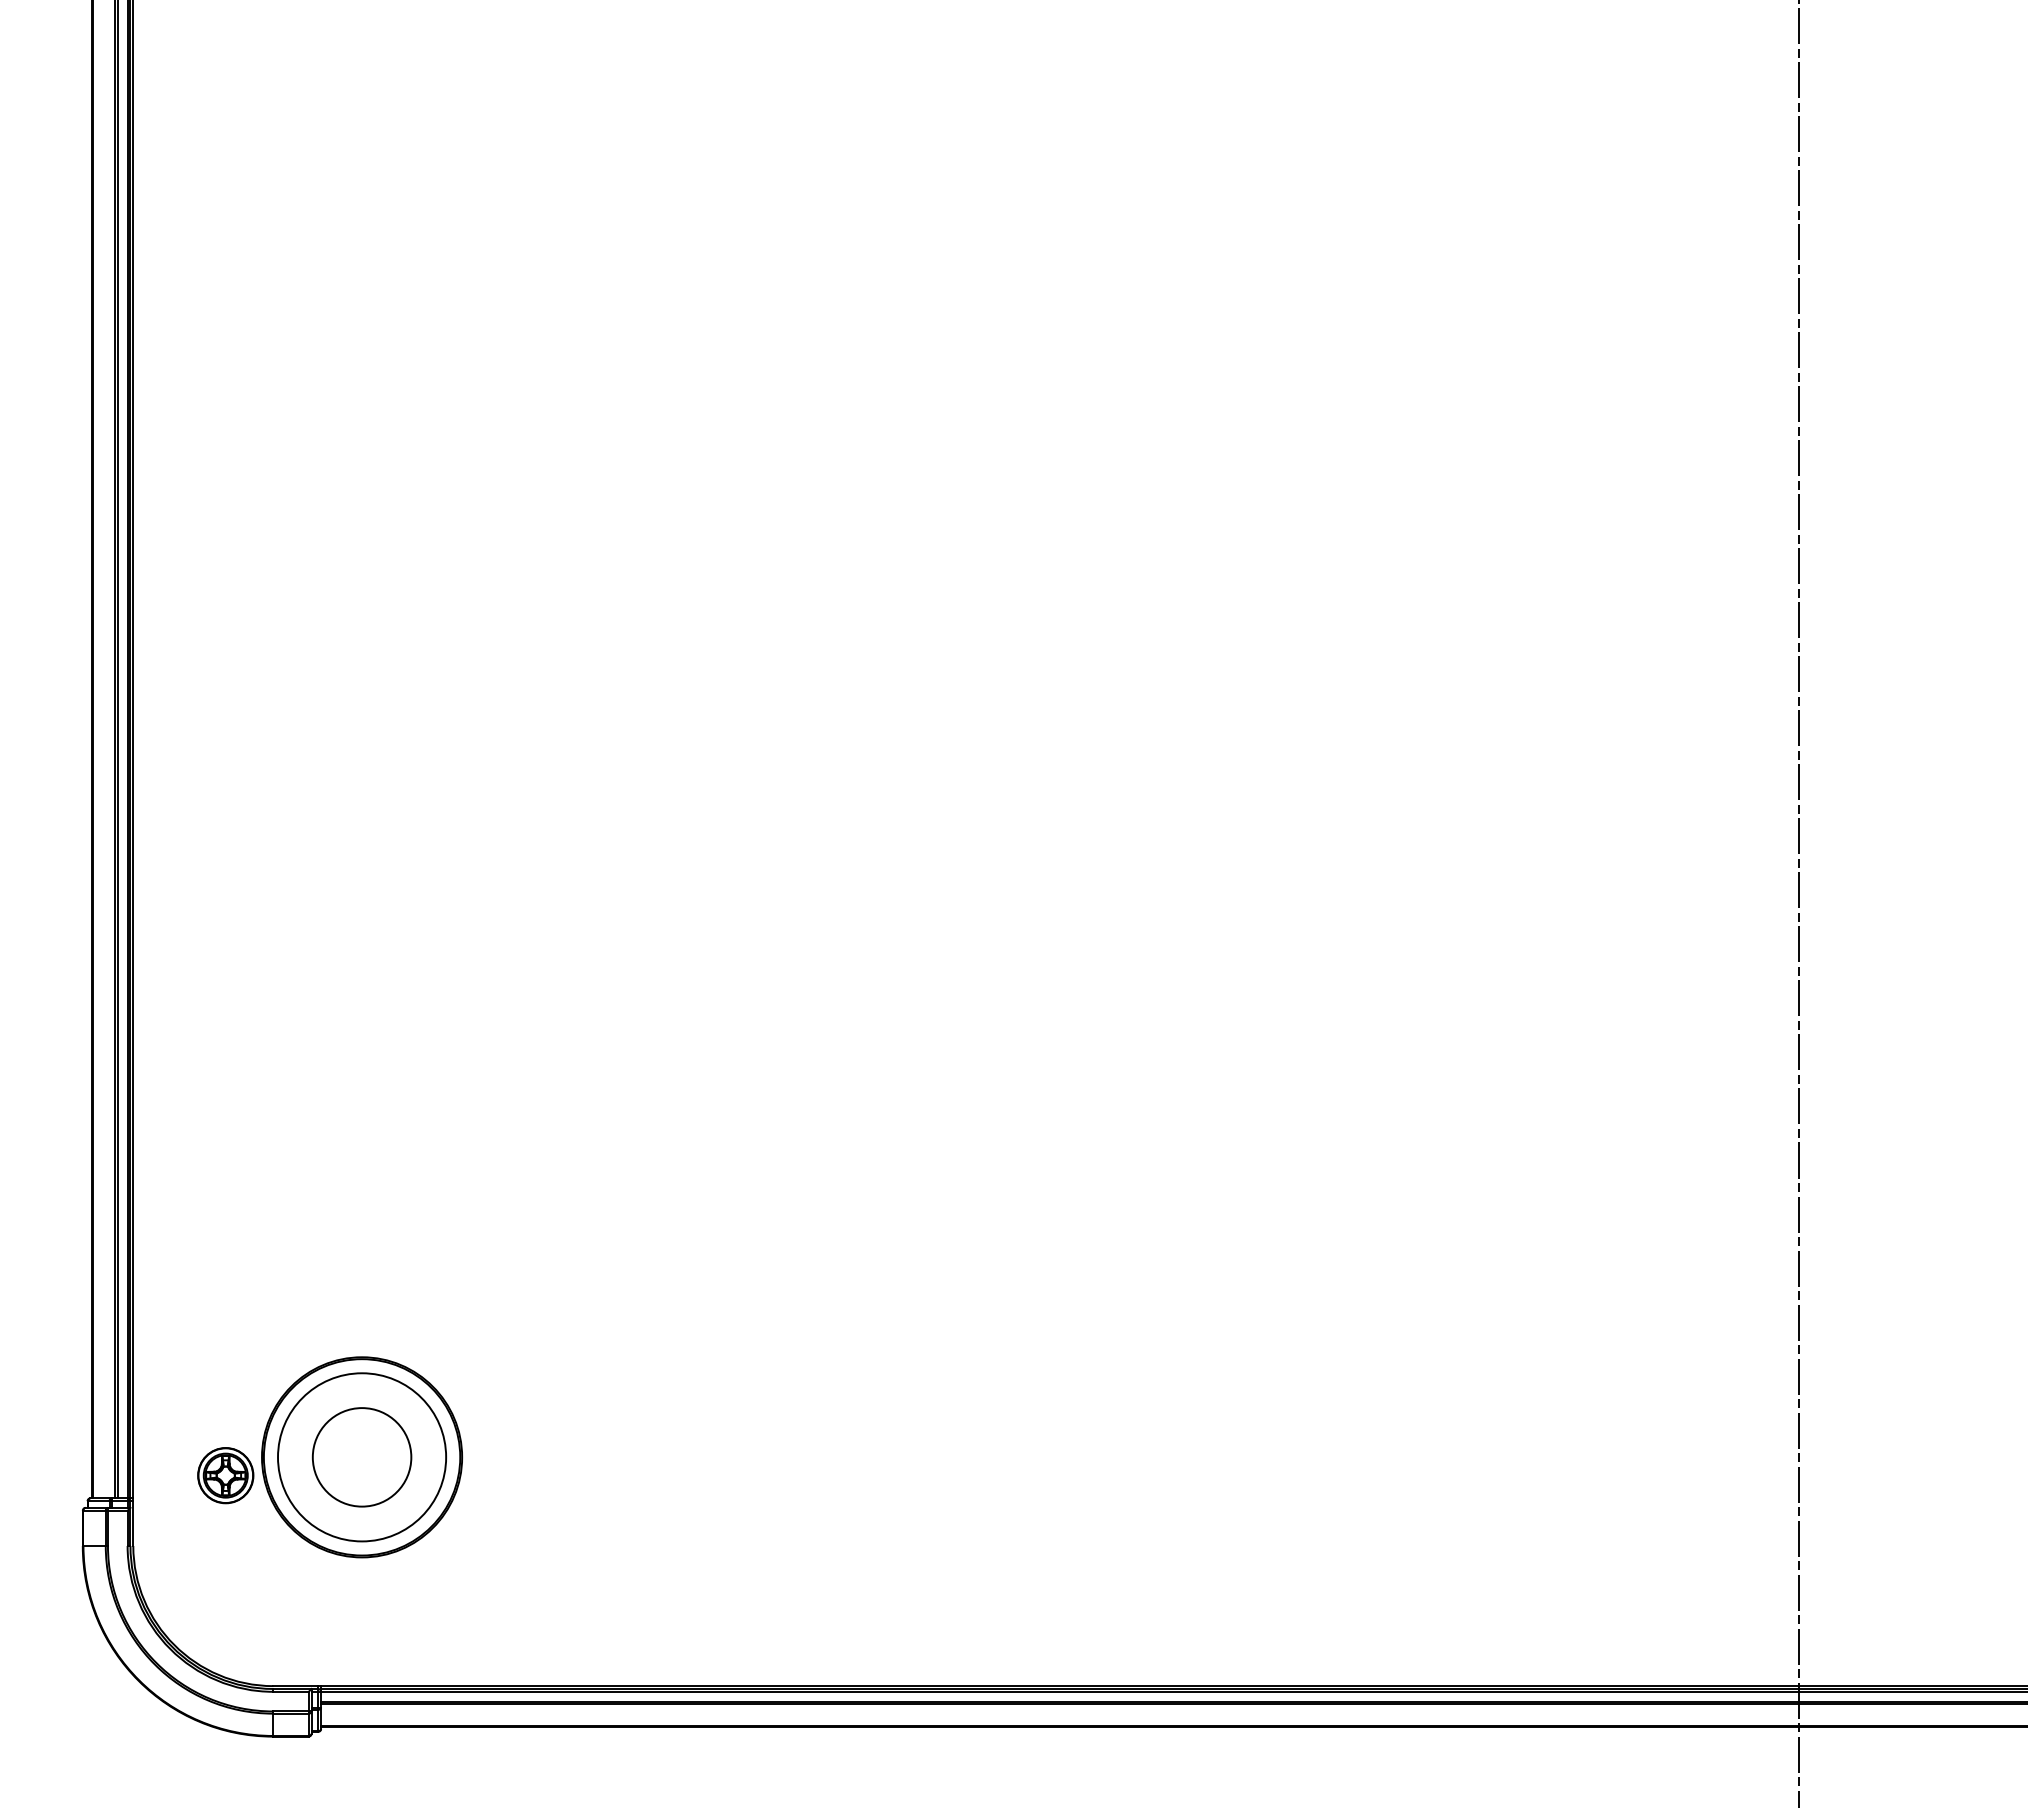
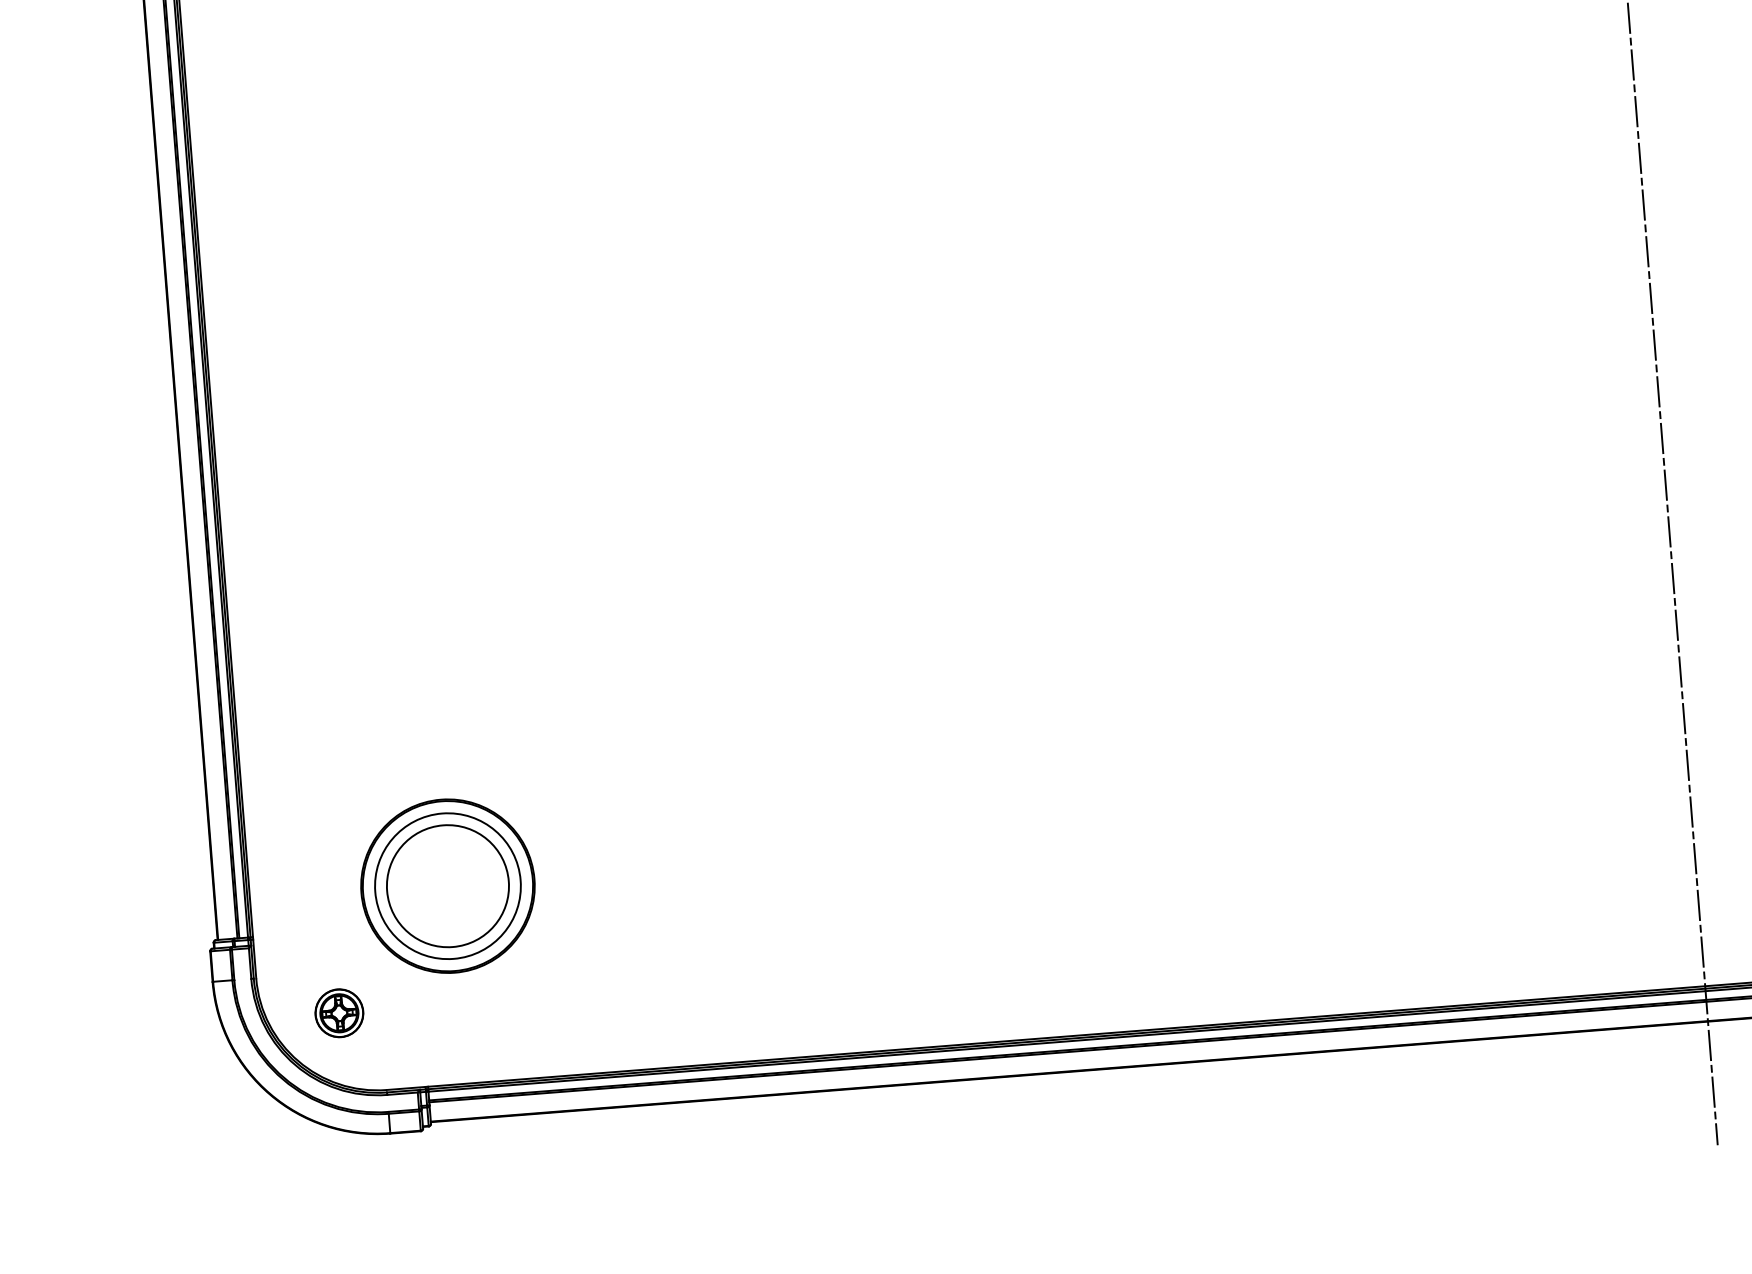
circle: (361, 1456) -> (447, 885), size x1.43
part: (225, 1475) -> (339, 1013), moved

